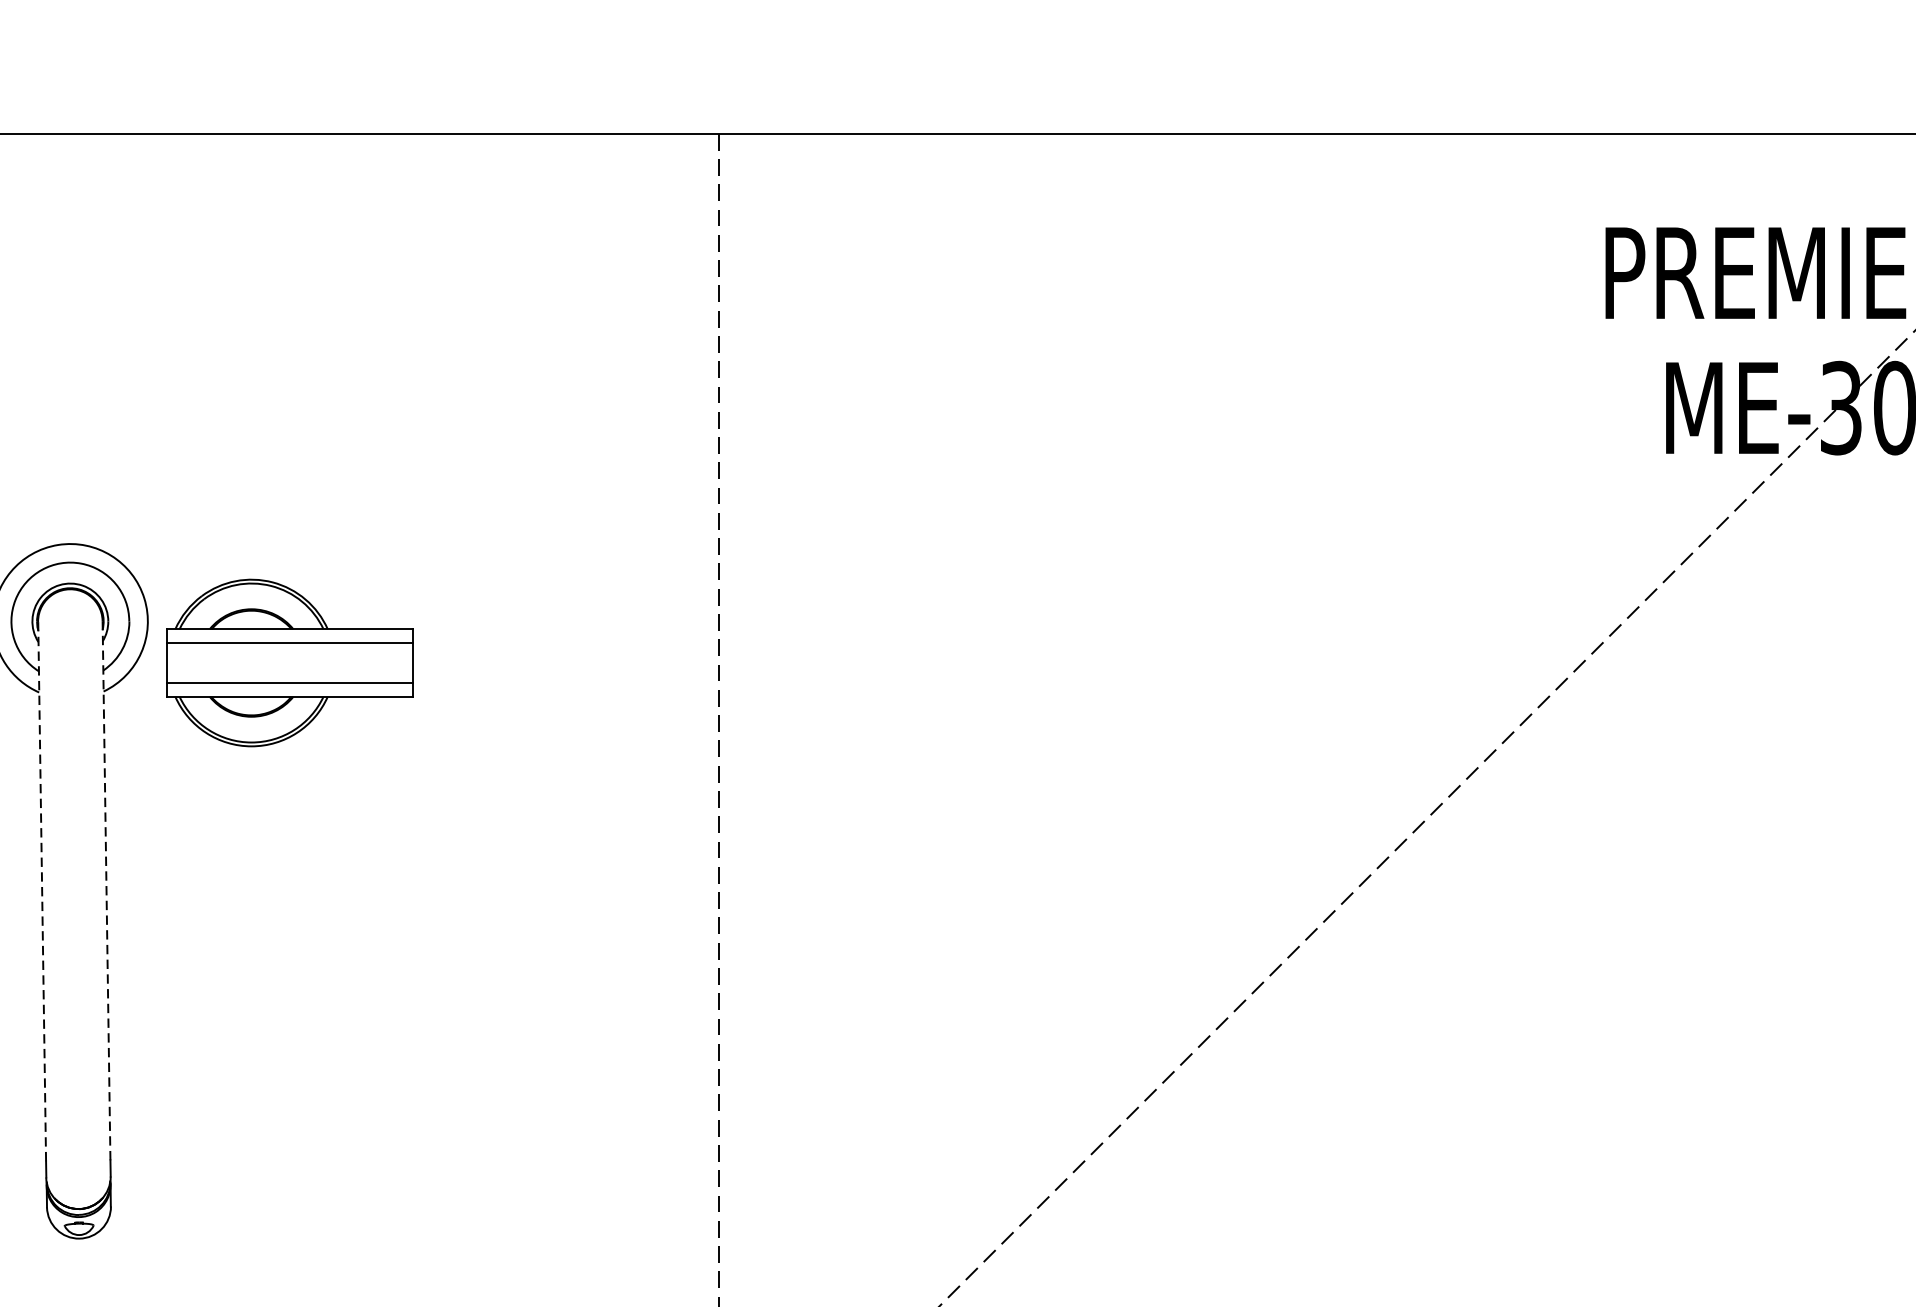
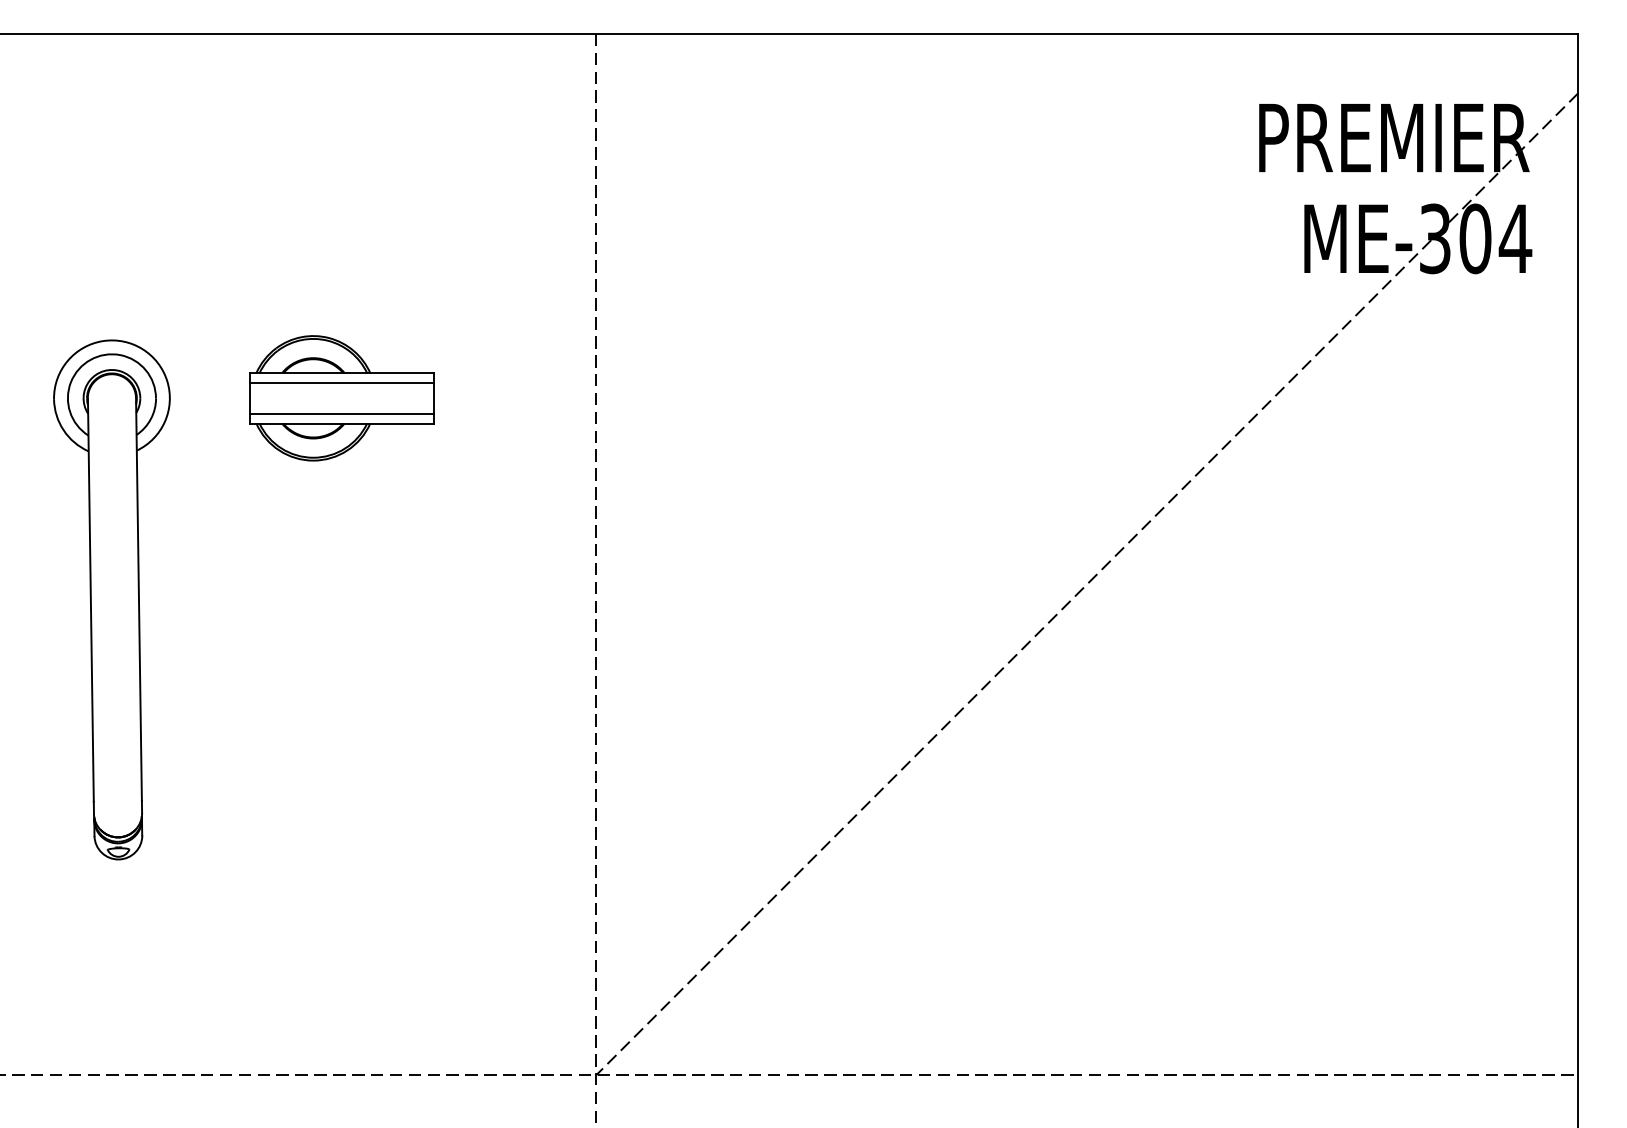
part: (289, 663) -> (341, 398), moved
line: (105, 890) -> (138, 599), dashed -> solid
line: (41, 892) -> (90, 600), dashed -> solid

